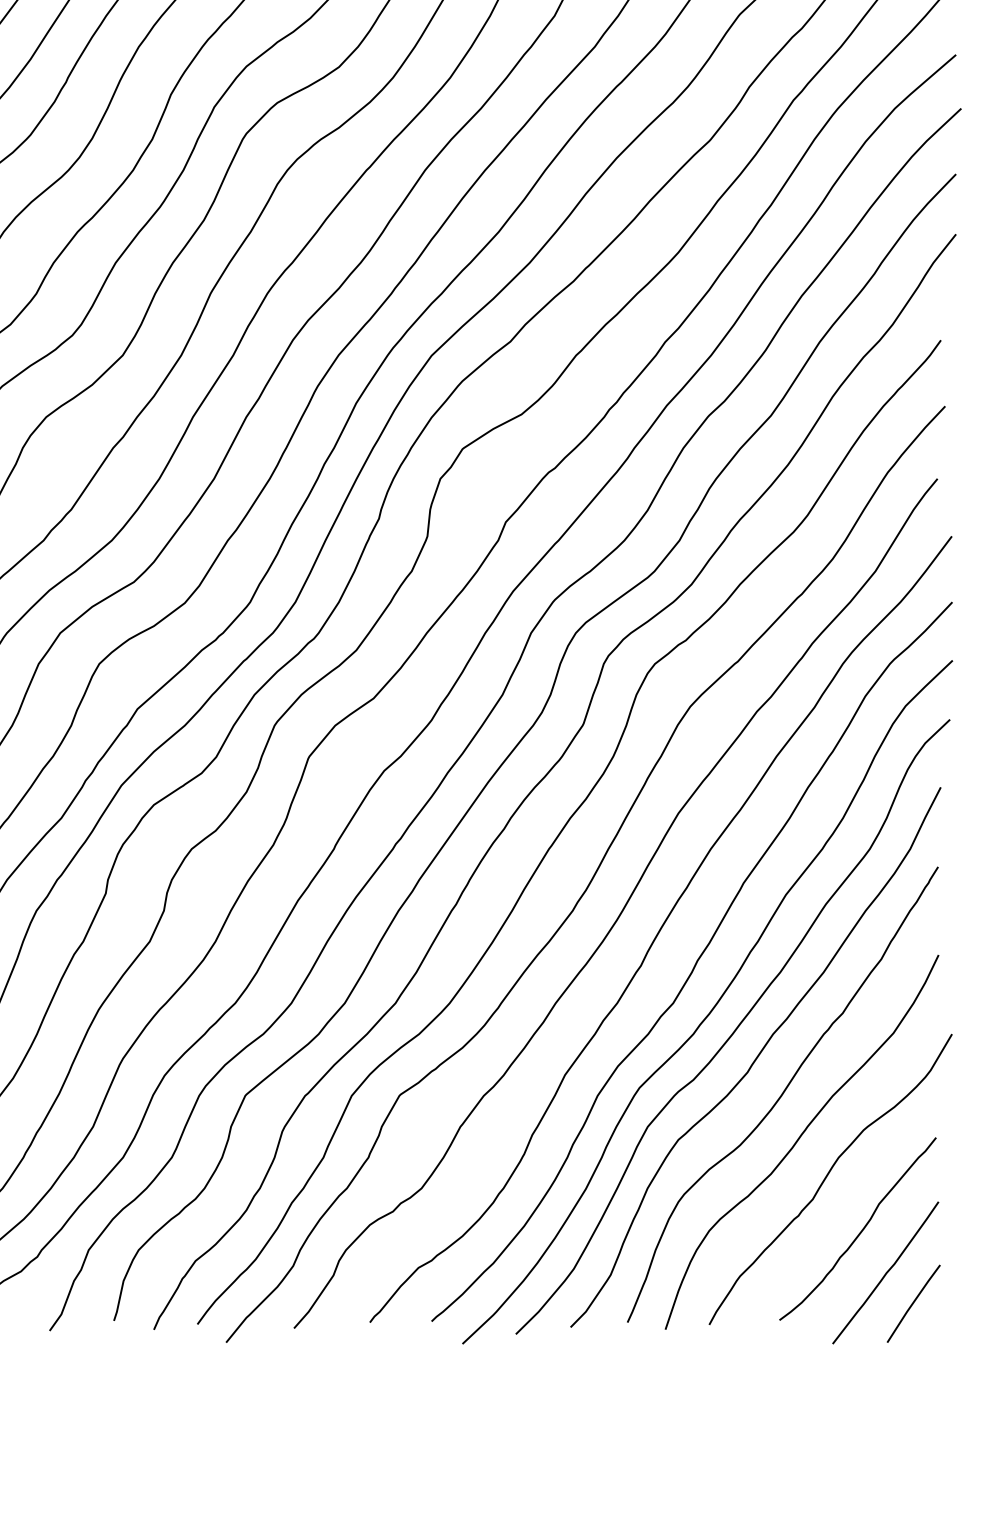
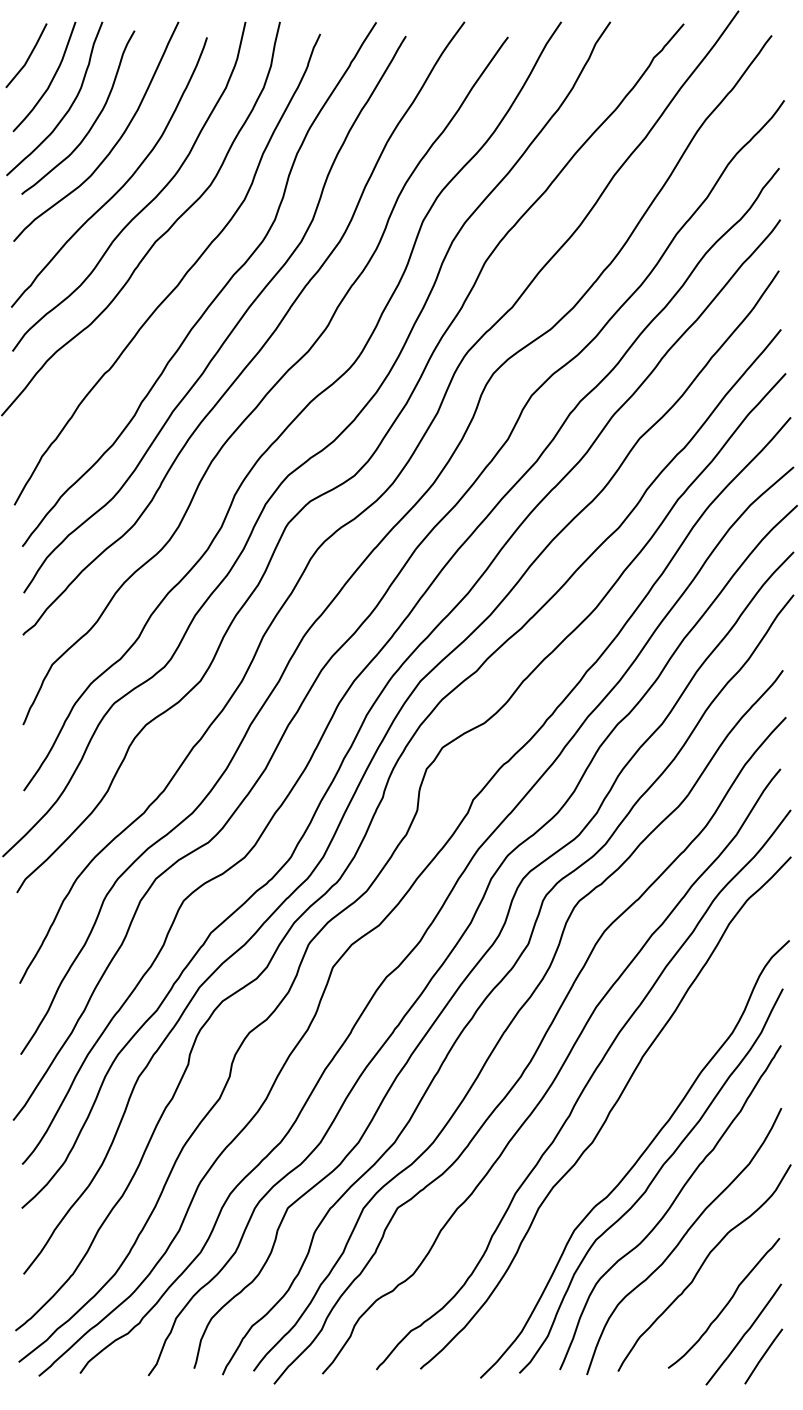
curve: (714, 1004) -> (621, 1143), removed

